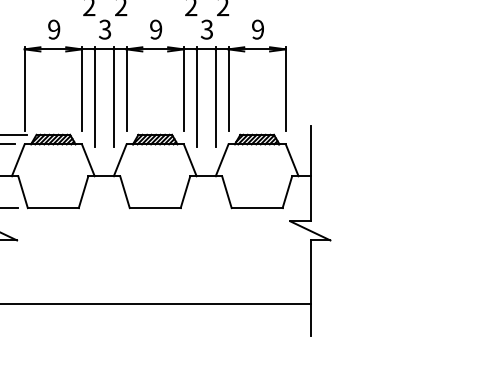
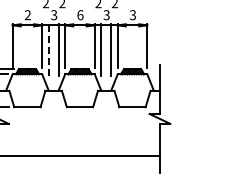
text: (53, 30) -> (27, 15), 9 -> 2
text: (156, 30) -> (80, 15), 9 -> 6
text: (257, 30) -> (132, 15), 9 -> 3
line: (94, 98) -> (48, 50), solid -> dashed

